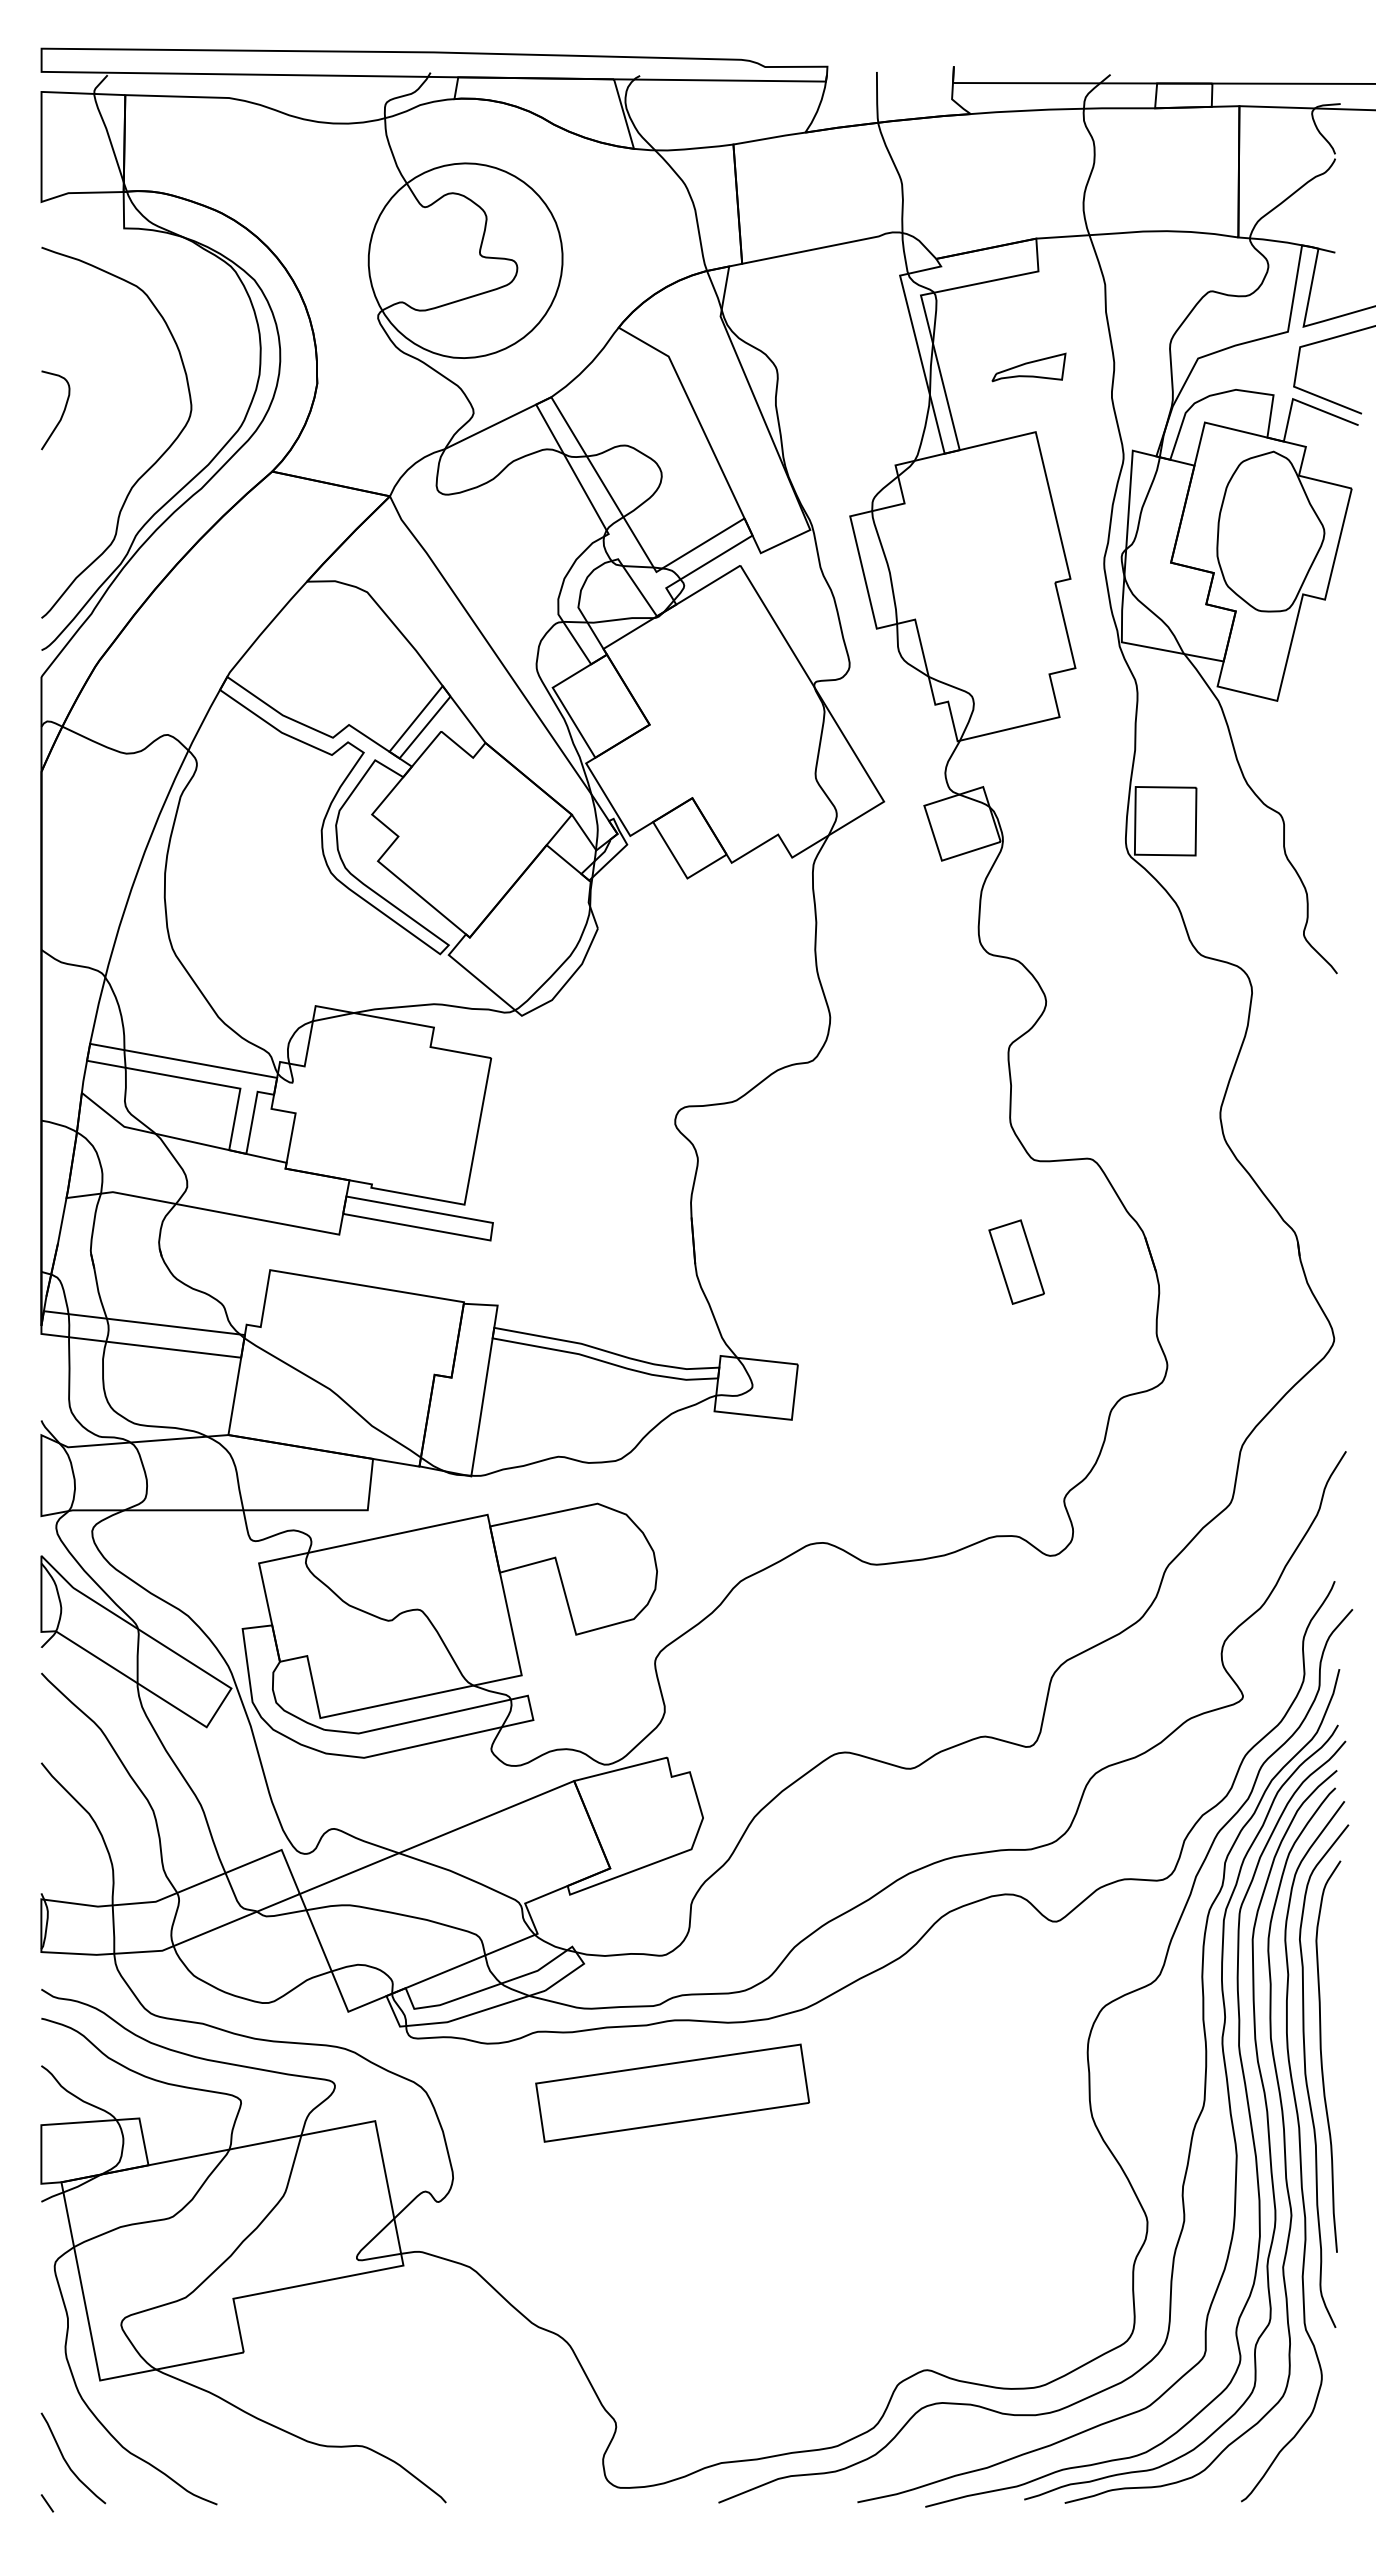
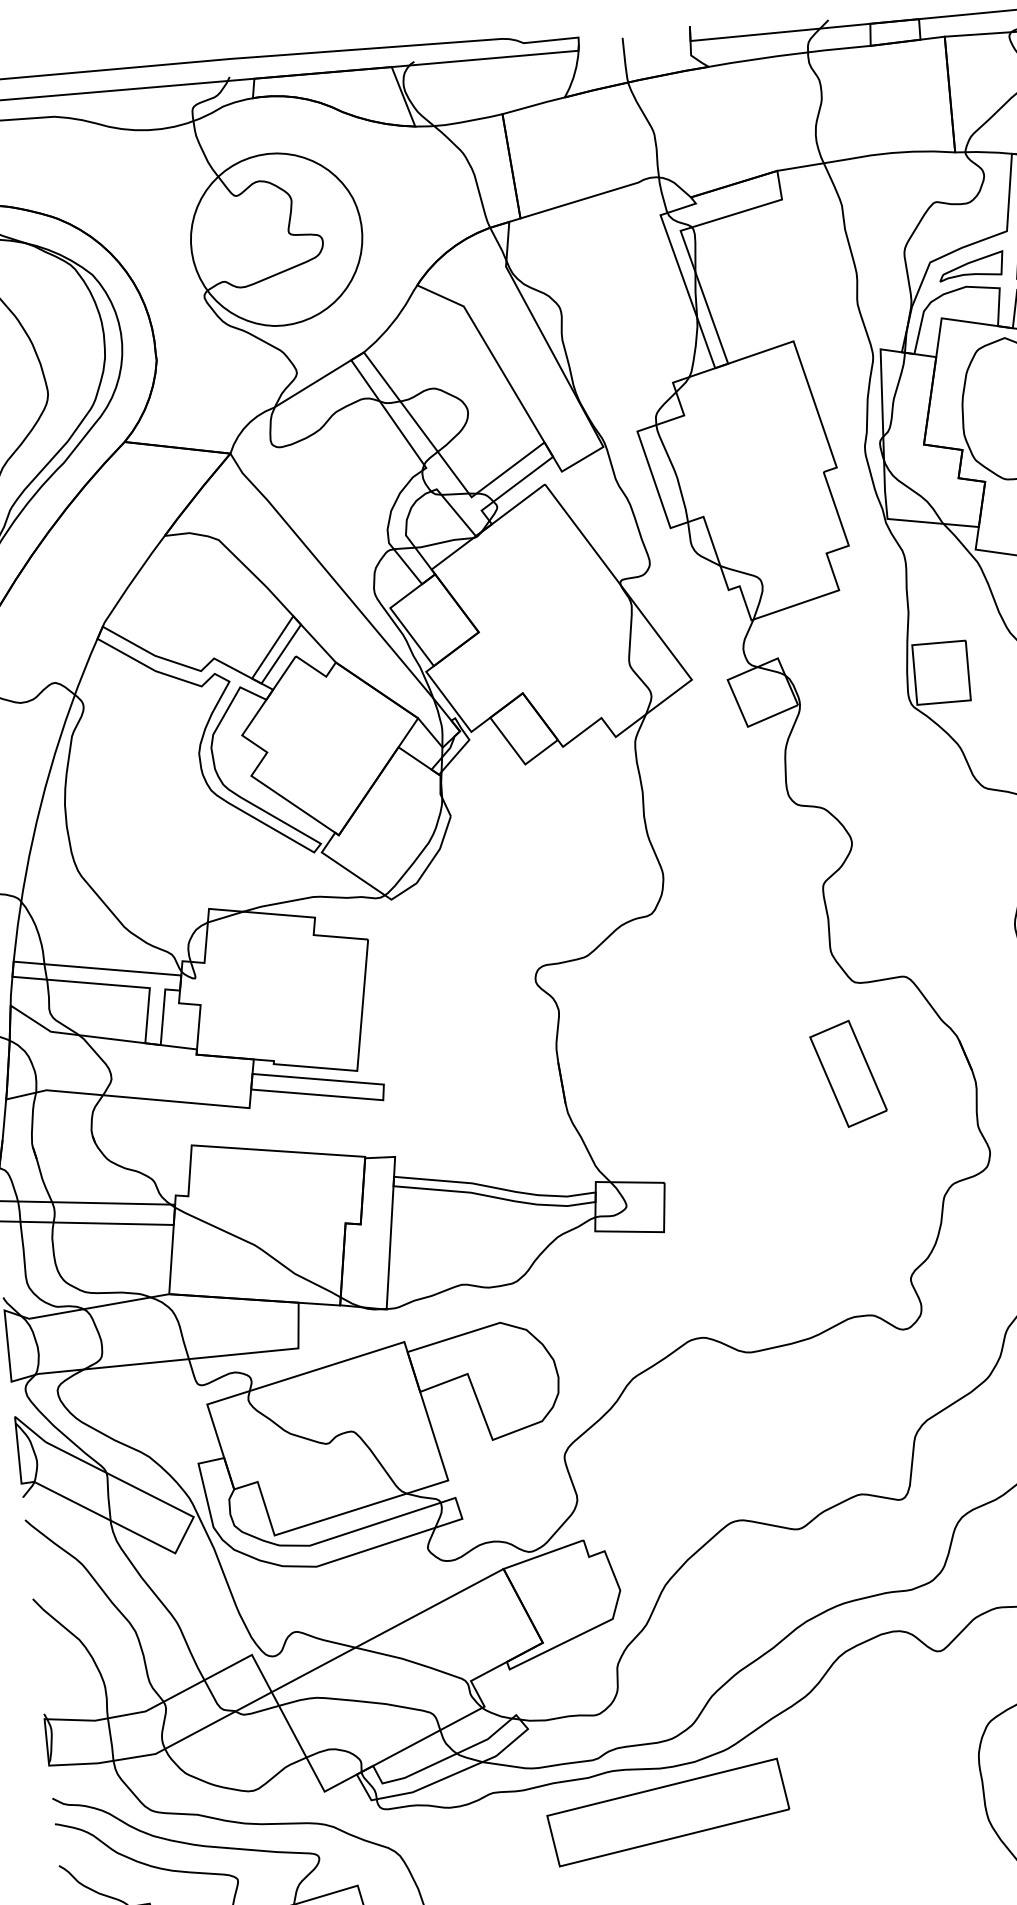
part: (1028, 367) -> (970, 266), moved
part: (1016, 1261) -> (848, 1073), size x1.43
part: (672, 2092) -> (668, 1811), moved

